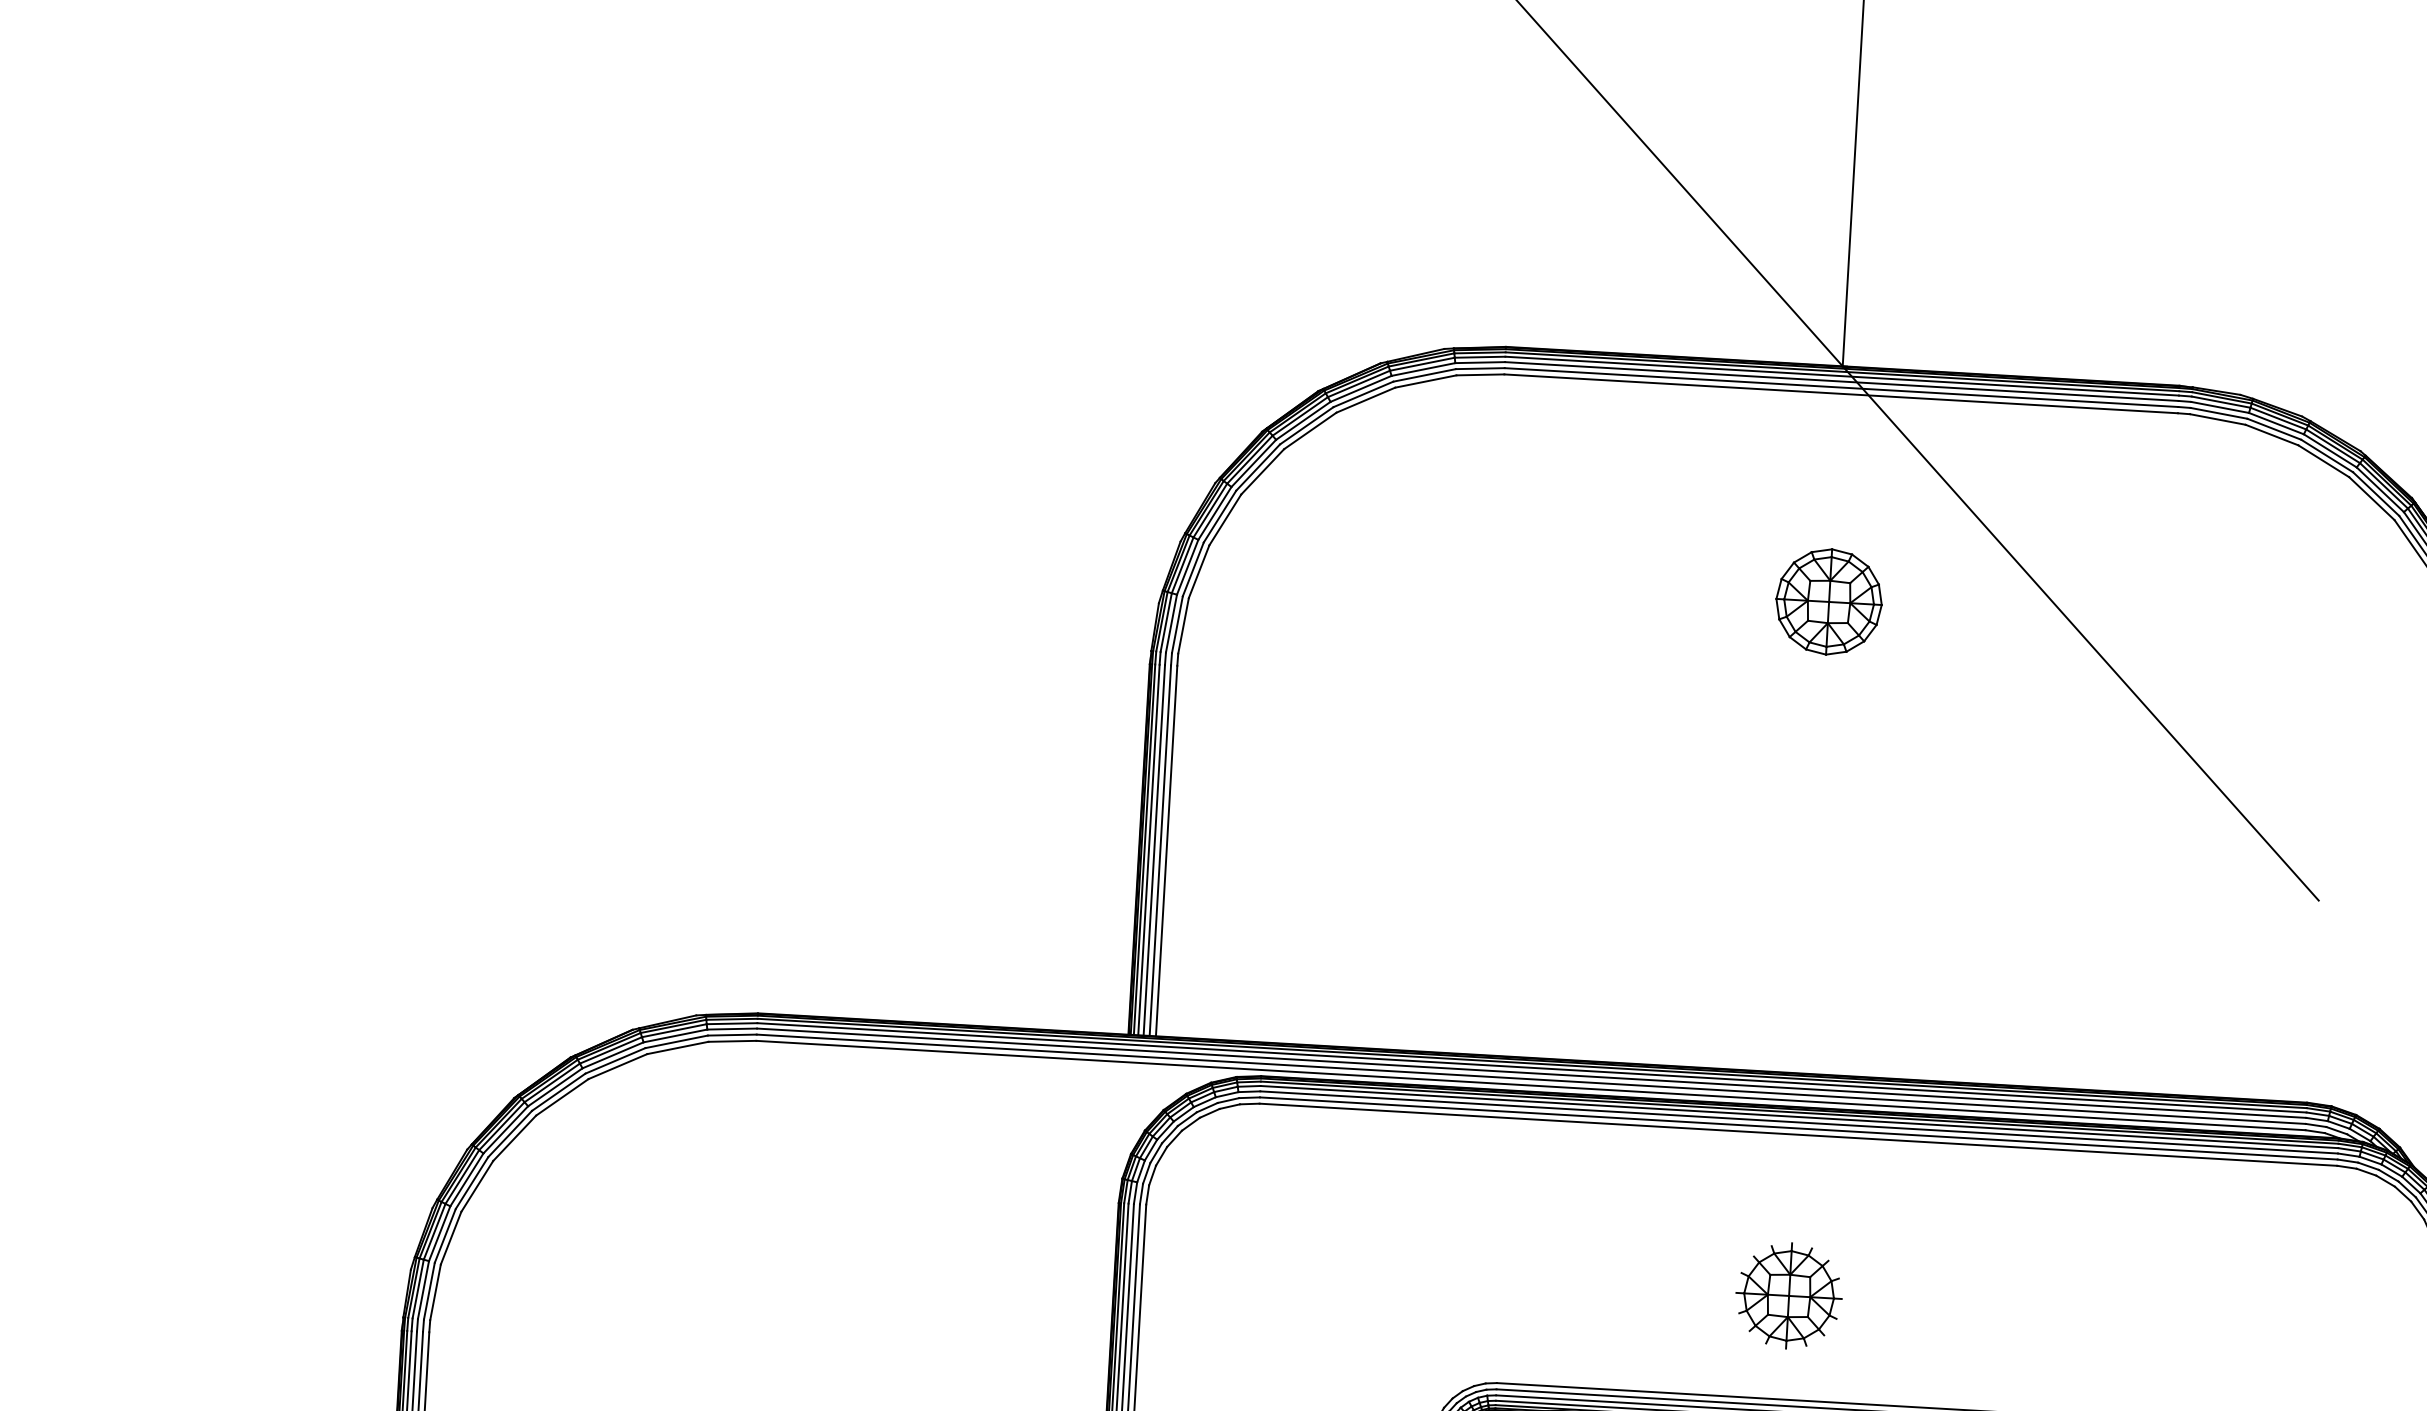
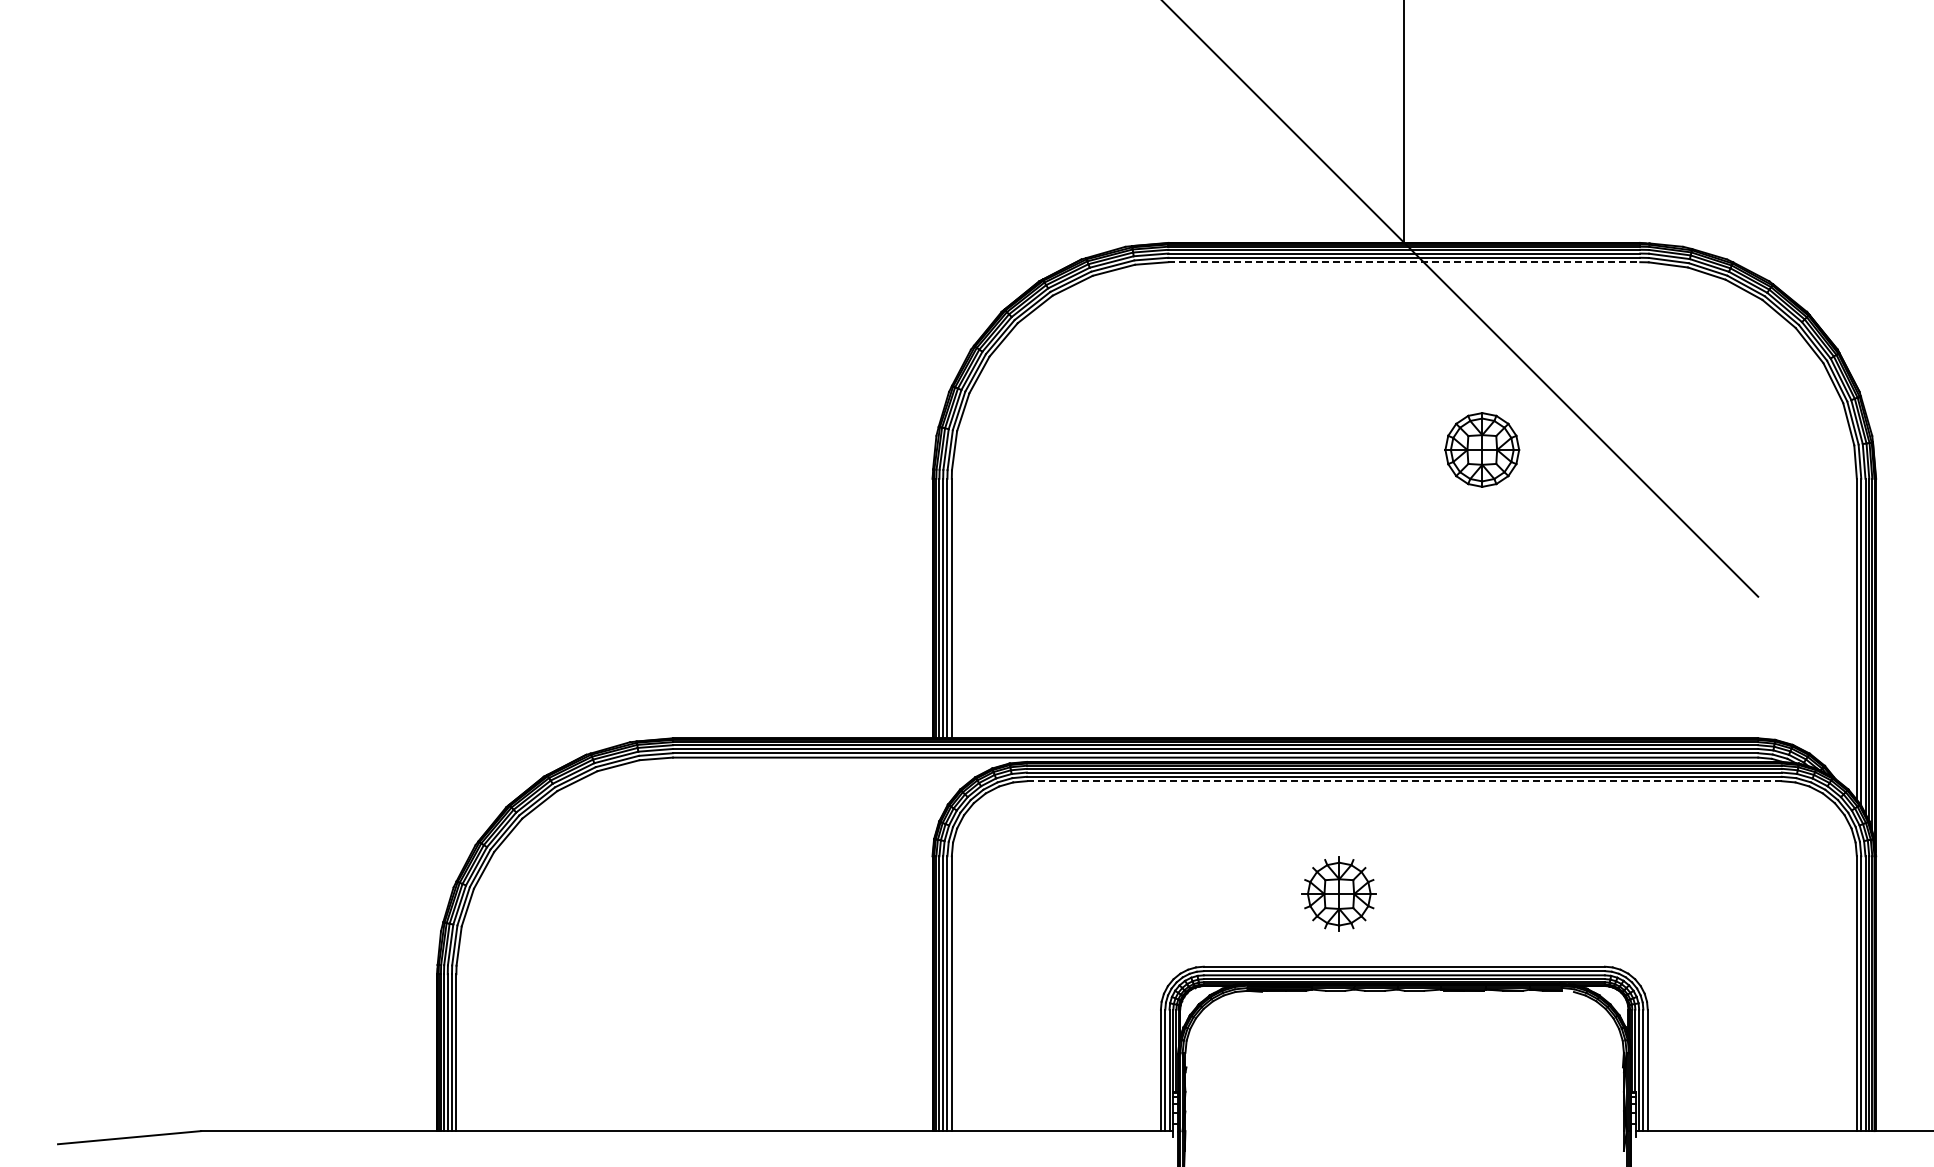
line: (1841, 394) -> (1404, 262), solid -> dashed
part: (1829, 601) -> (1482, 449), moved
line: (1798, 1135) -> (1404, 781), solid -> dashed
part: (1787, 1294) -> (1338, 893), moved

